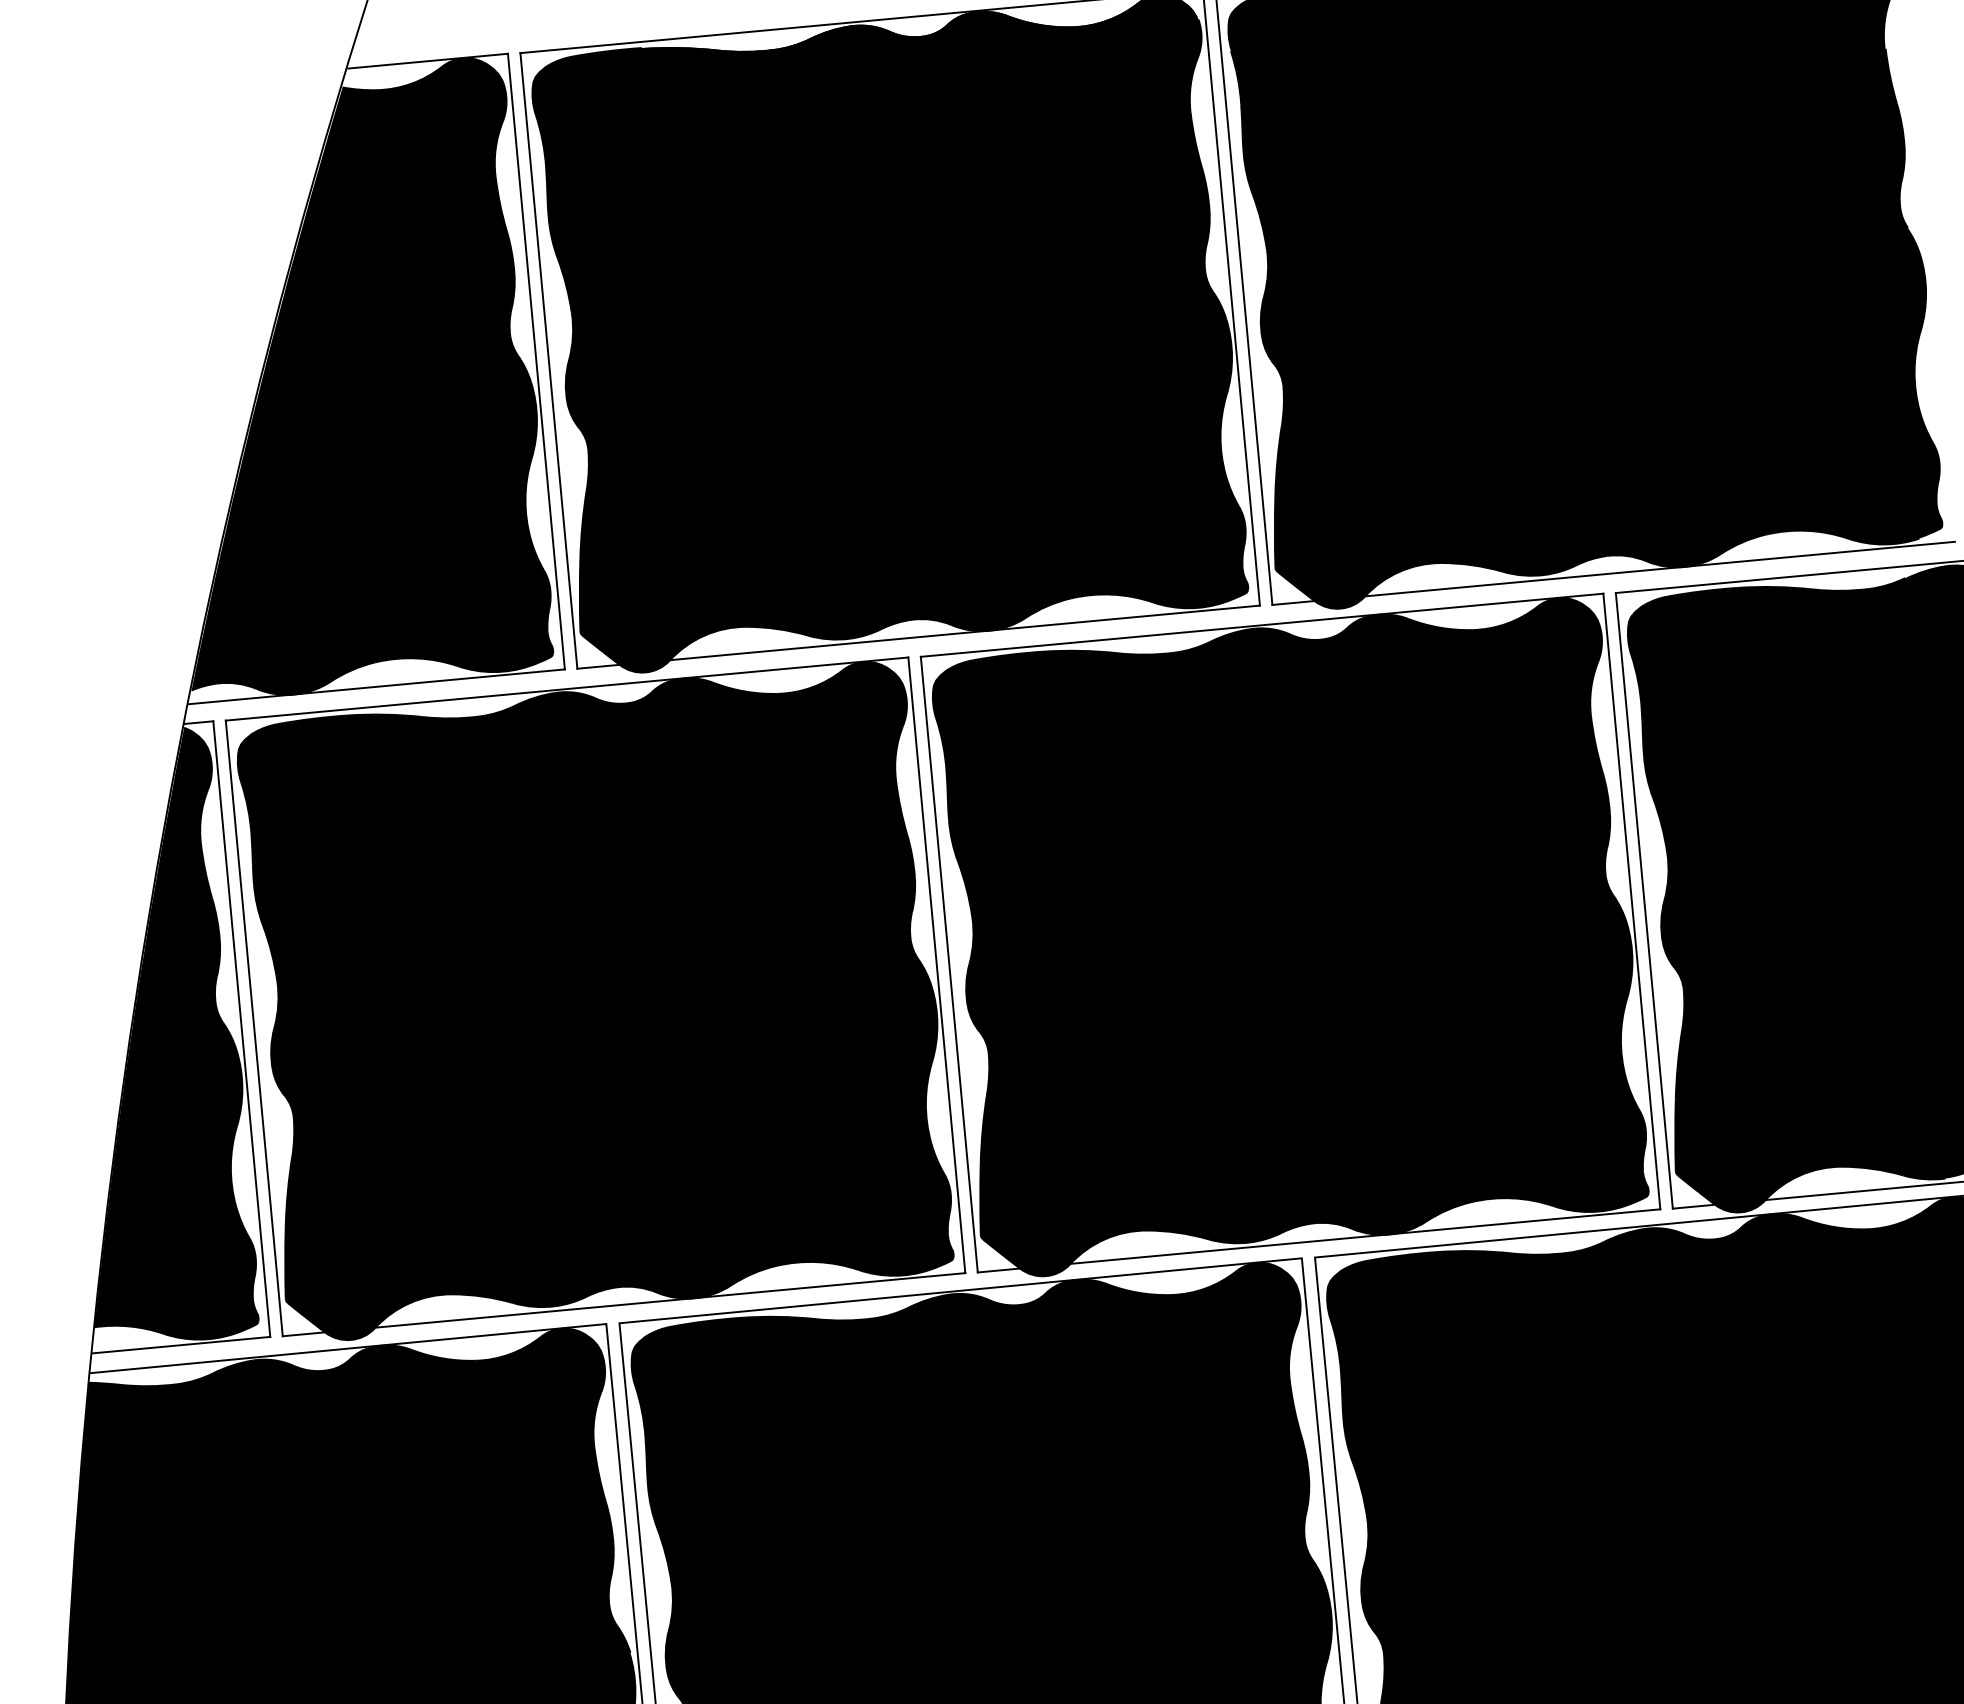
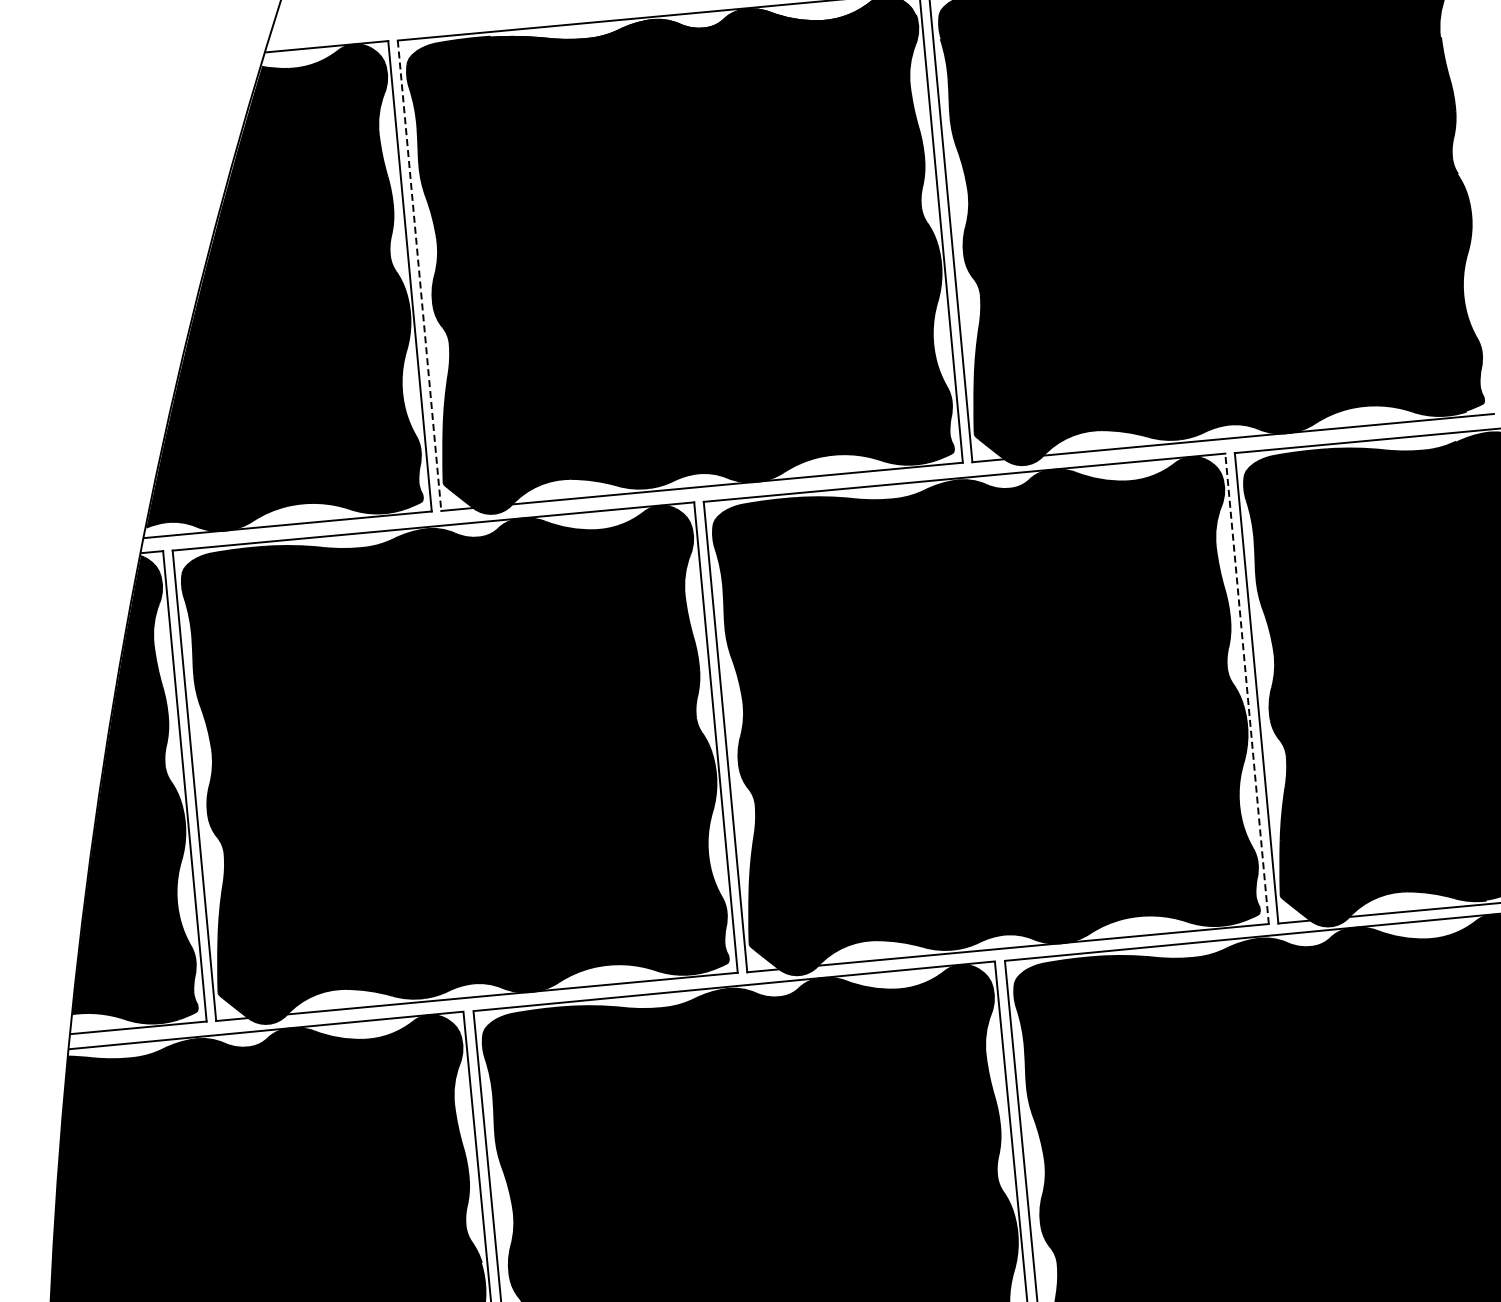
line: (548, 361) -> (419, 276), solid -> dashed
line: (1632, 901) -> (1247, 688), solid -> dashed

